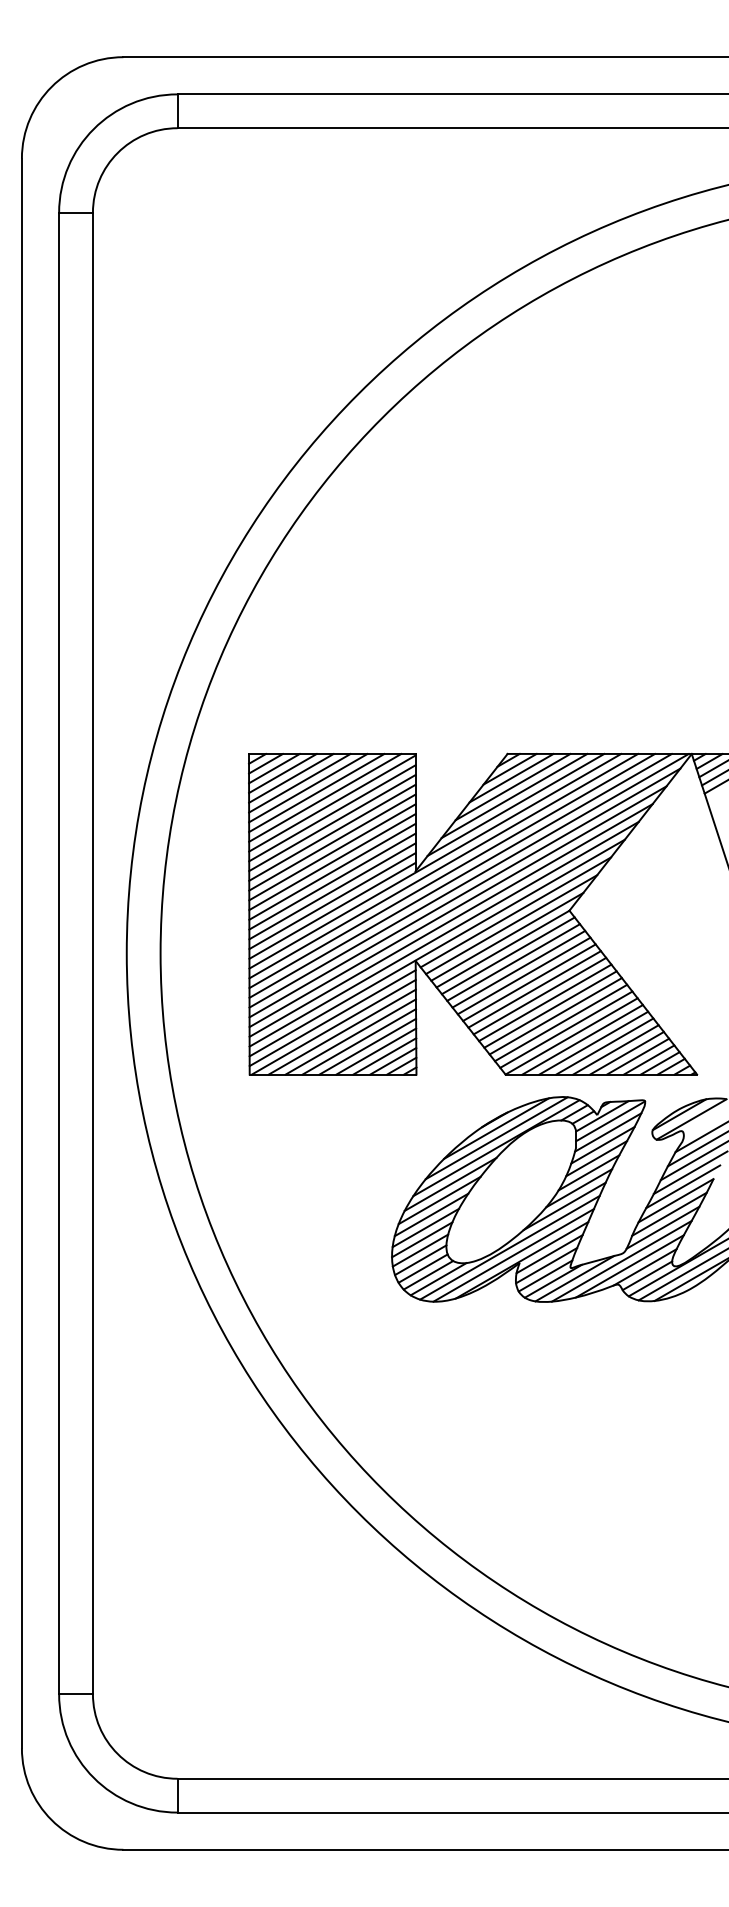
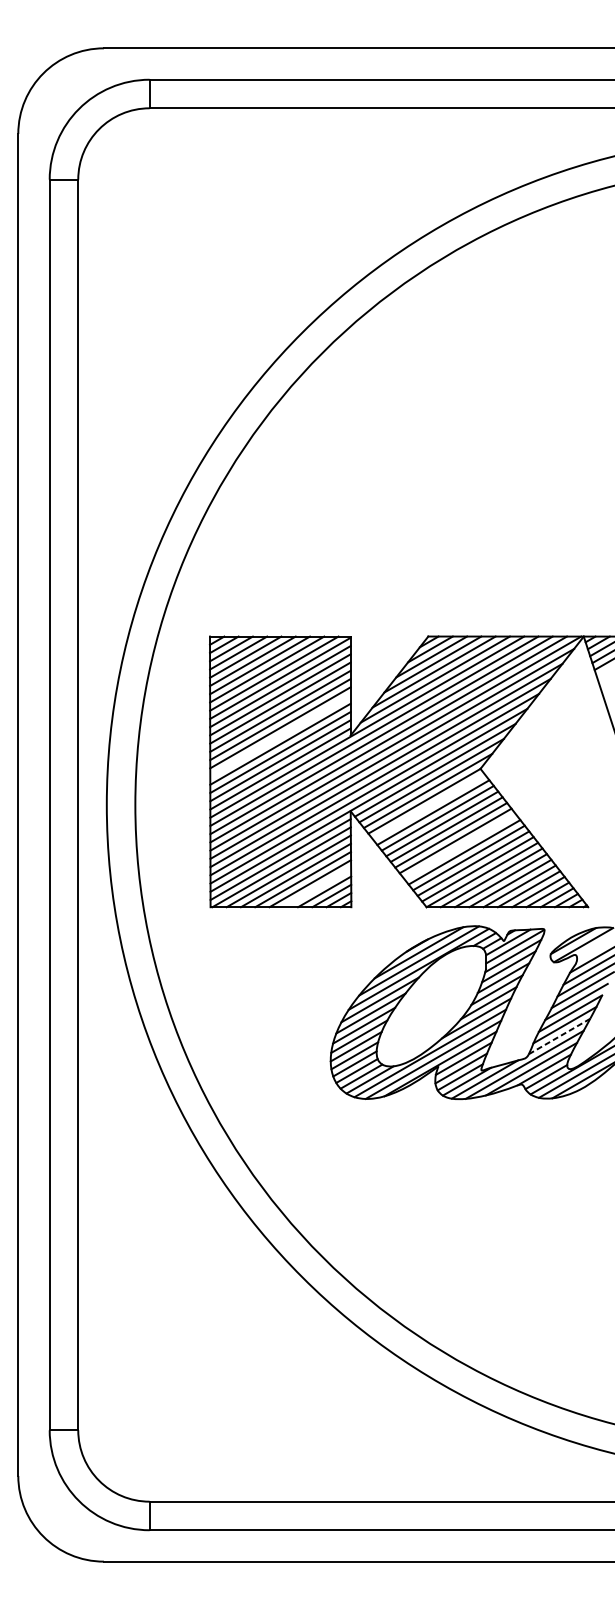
line: (332, 871) -> (280, 735), removed
line: (507, 955) -> (428, 806), removed
line: (545, 1002) -> (460, 846), removed
line: (376, 1051) -> (317, 887), removed
line: (663, 1227) -> (559, 1036), solid -> dashed

